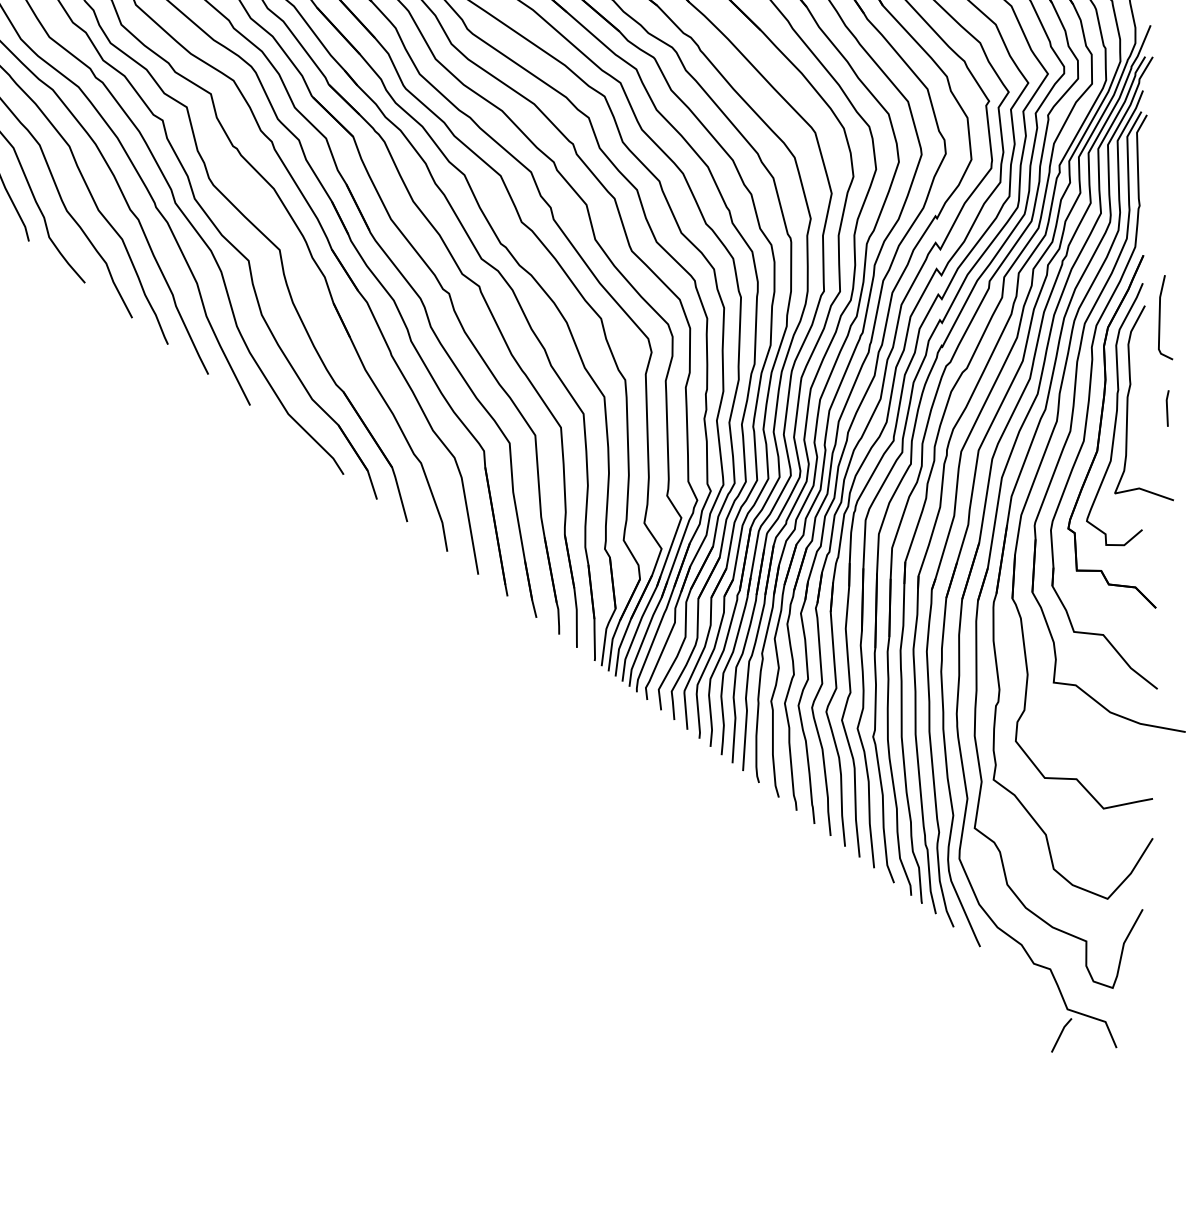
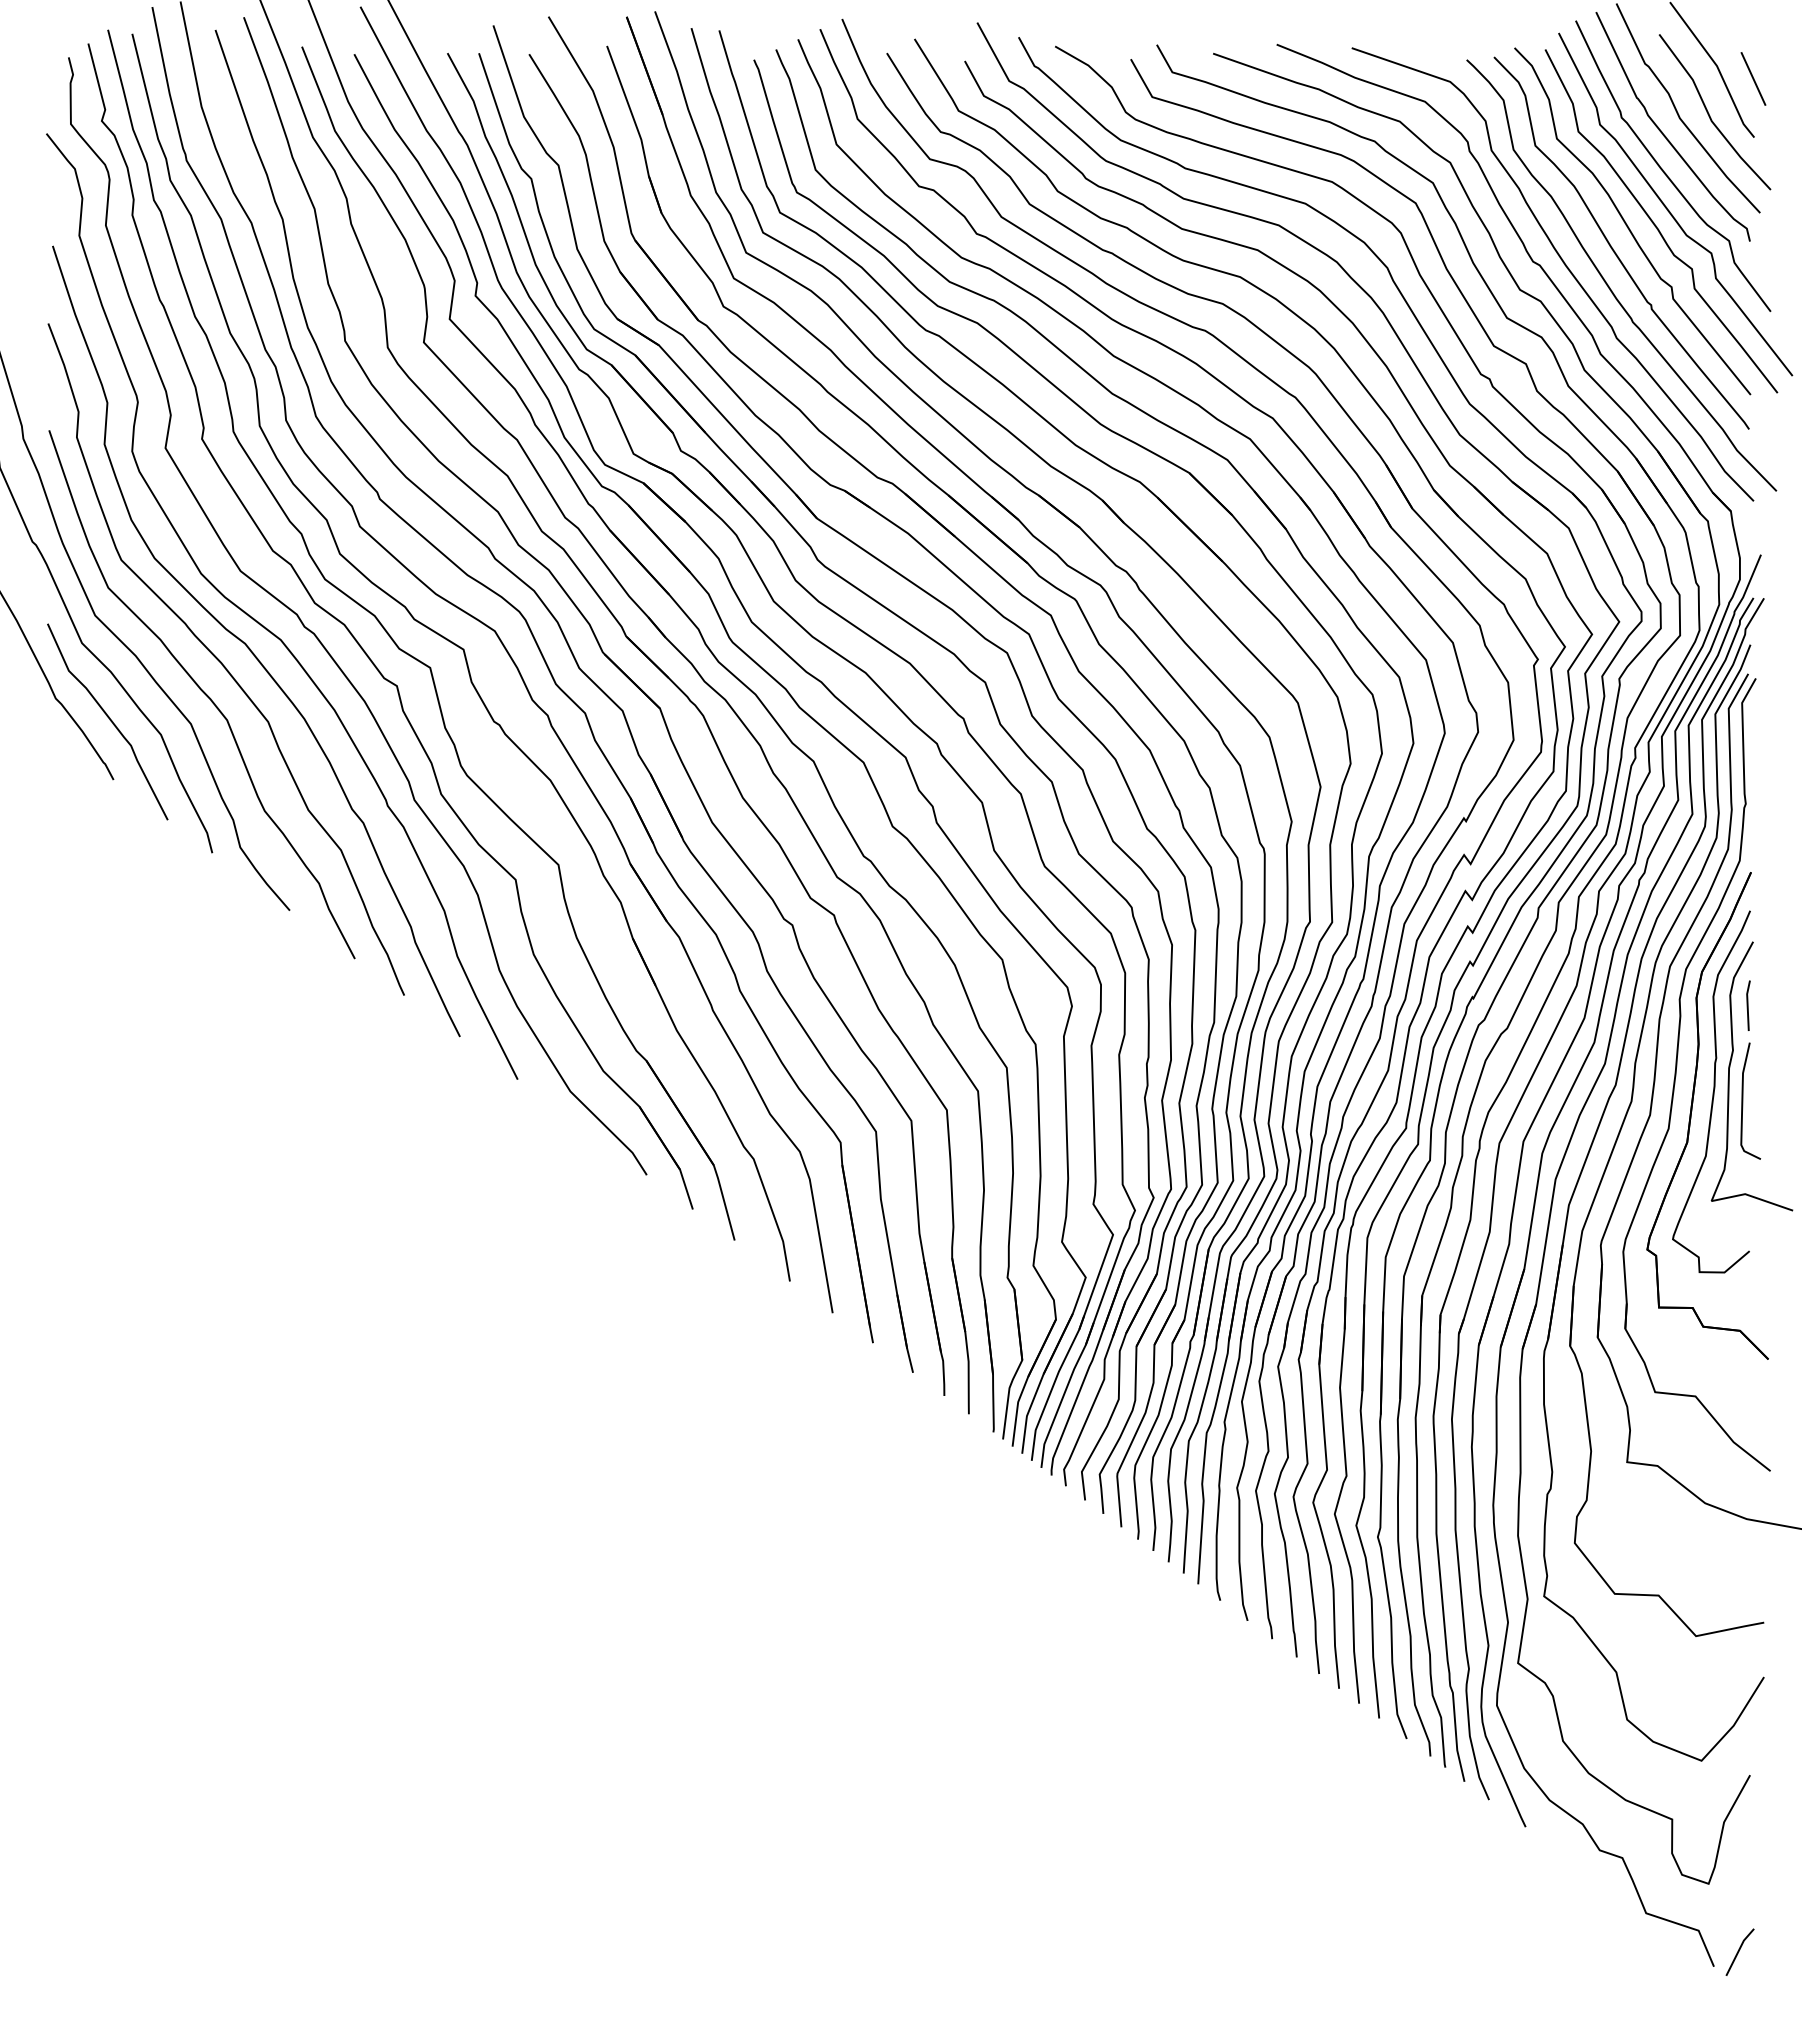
line: (1160, 317) -> (1743, 1100), moved
line: (1167, 408) -> (1748, 1005), moved
line: (1061, 1034) -> (1739, 1951), moved

